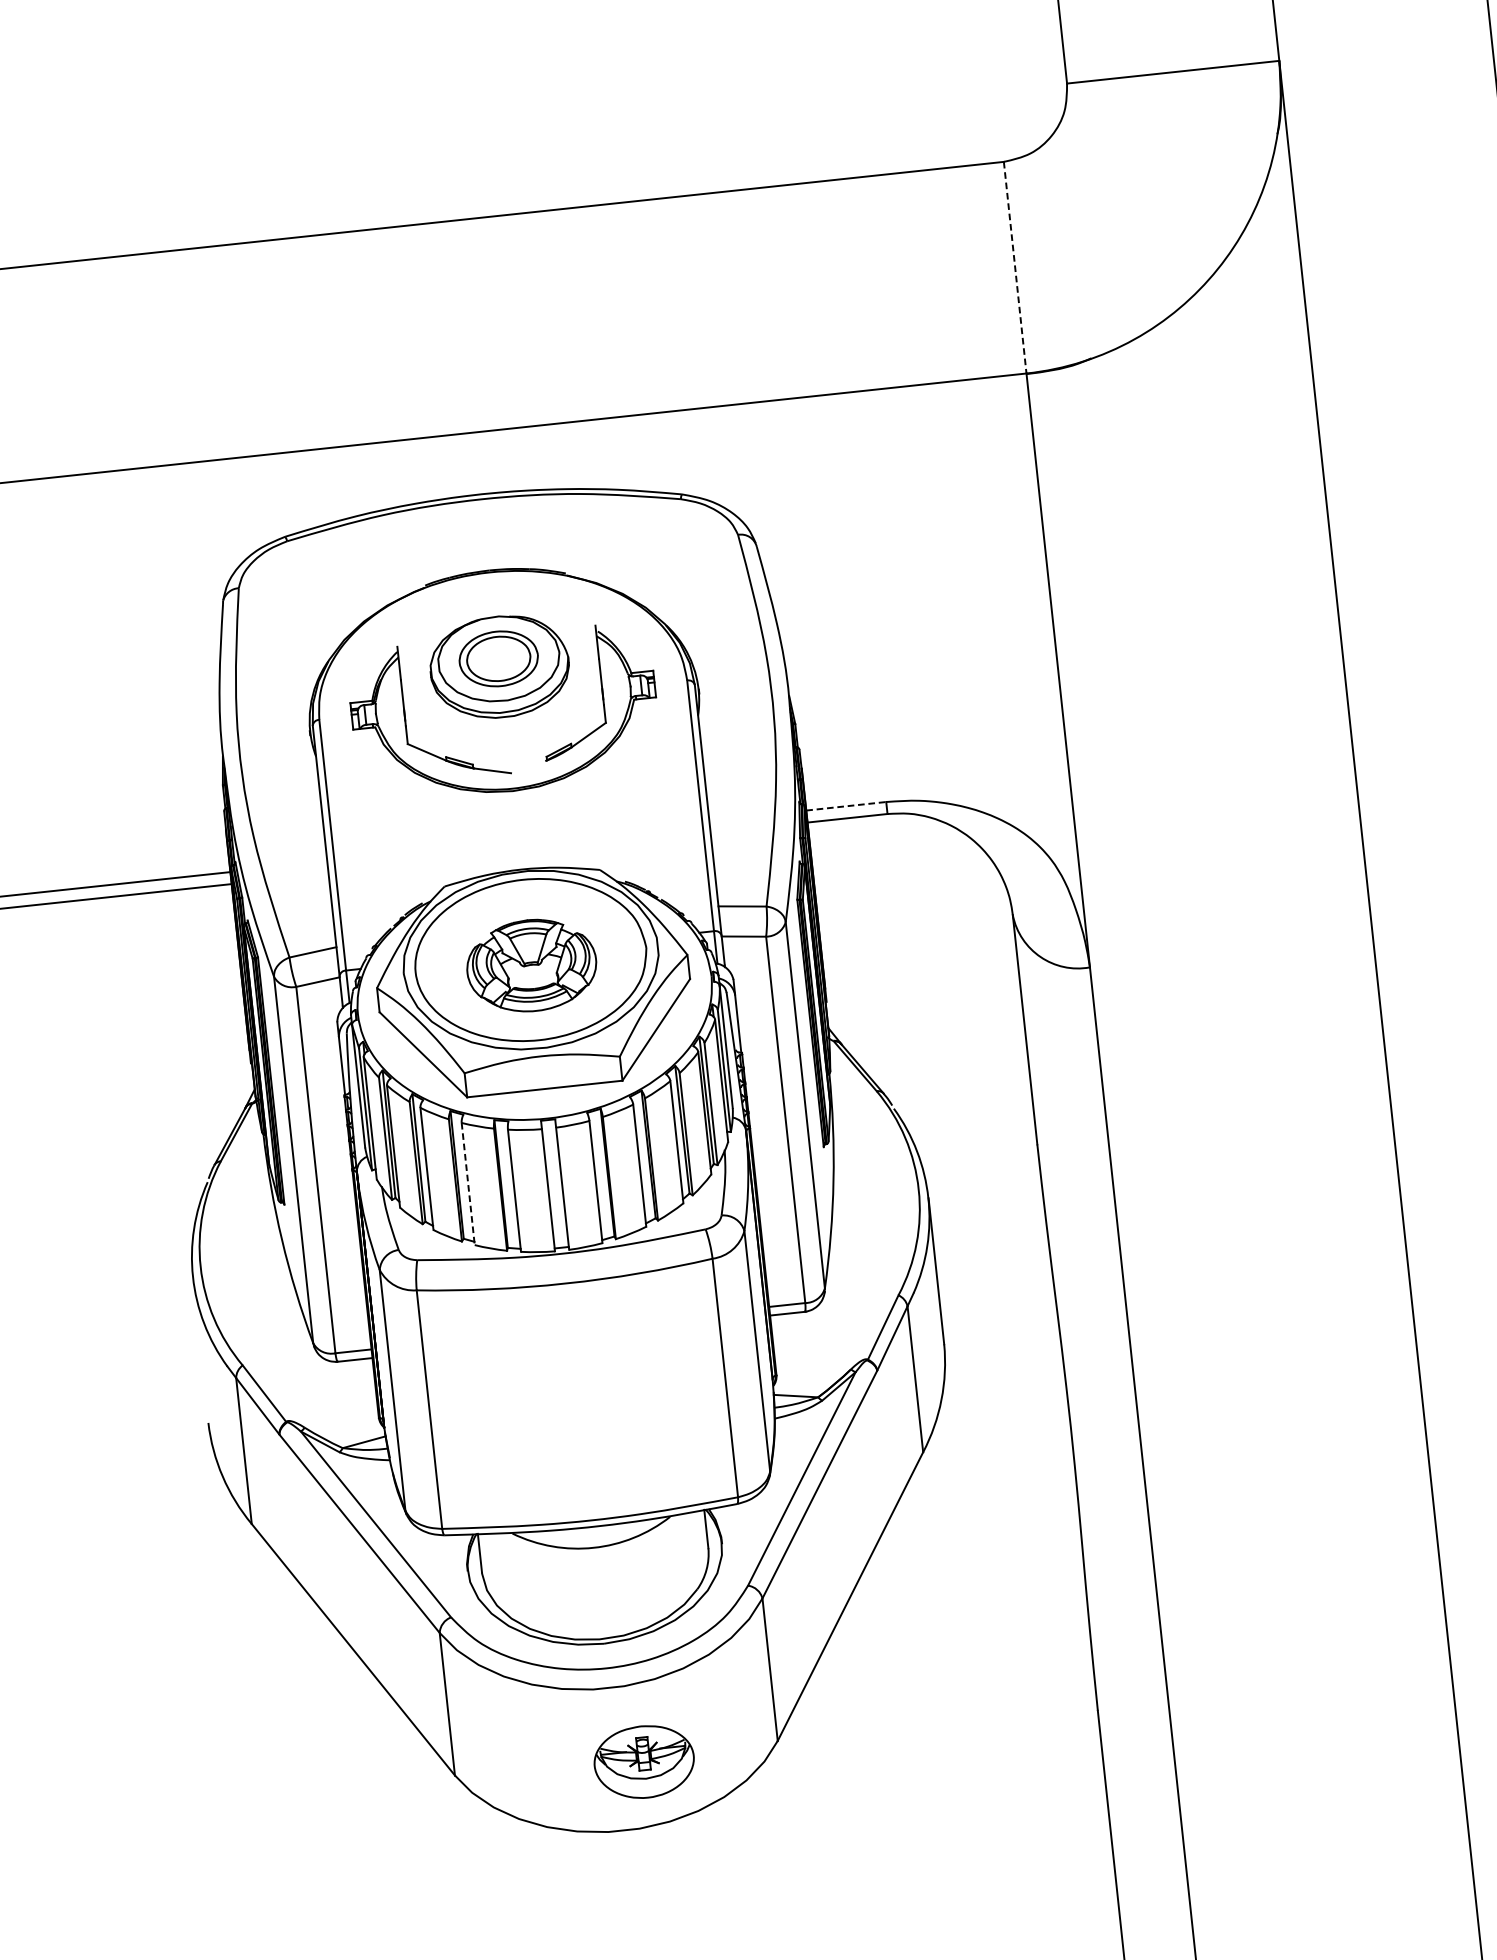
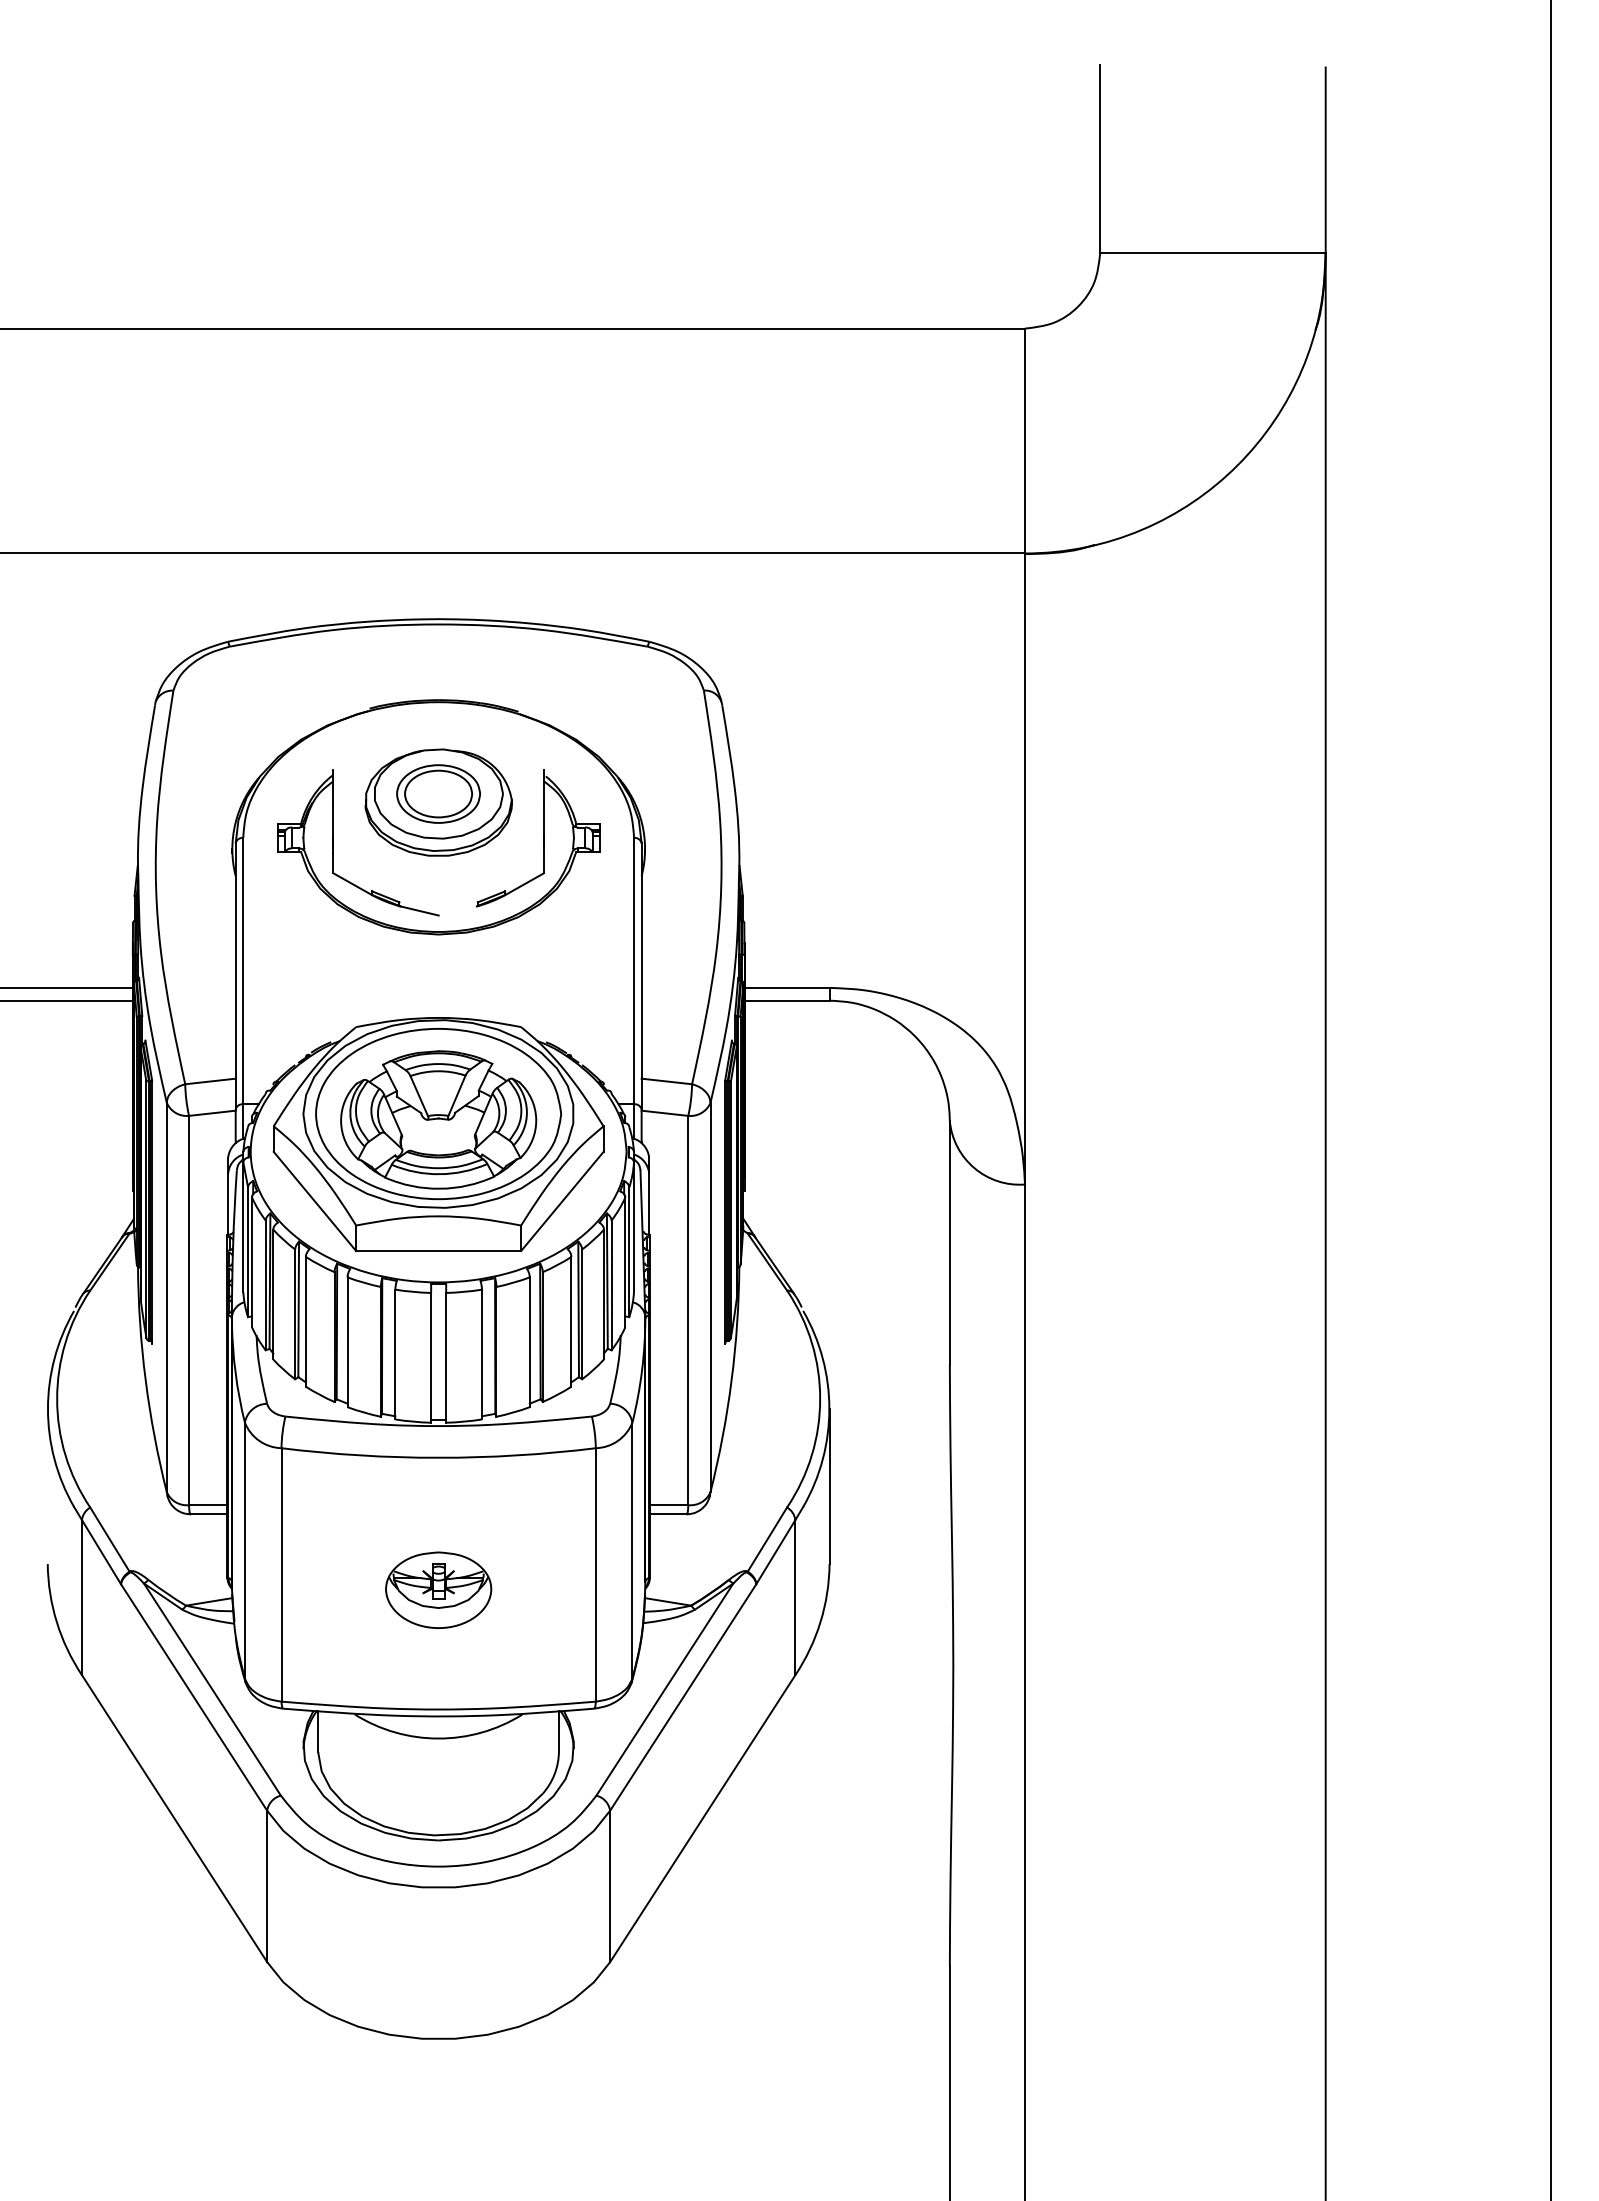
line: (1015, 268) -> (1025, 441), dashed -> solid
line: (846, 805) -> (787, 987), dashed -> solid
part: (531, 965) -> (438, 1119), size x1.43
line: (468, 1184) -> (347, 1342), dashed -> solid
part: (644, 1761) -> (438, 1589), moved

